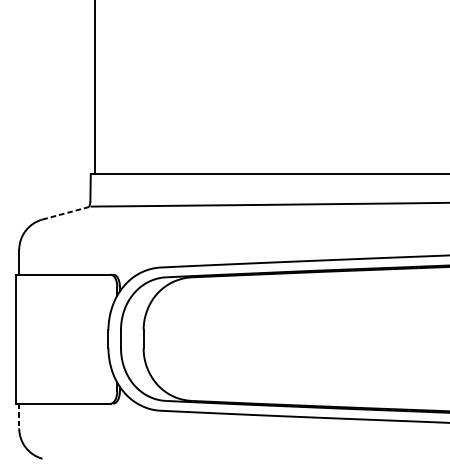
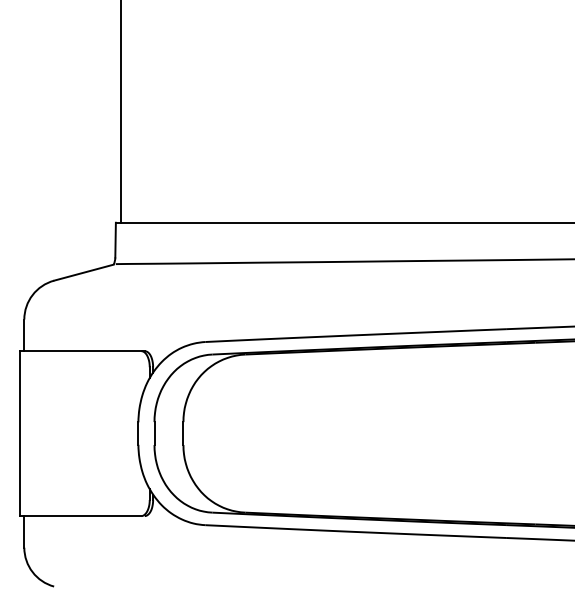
line: (65, 213) -> (83, 272), dashed -> solid
line: (19, 415) -> (24, 531), dashed -> solid

